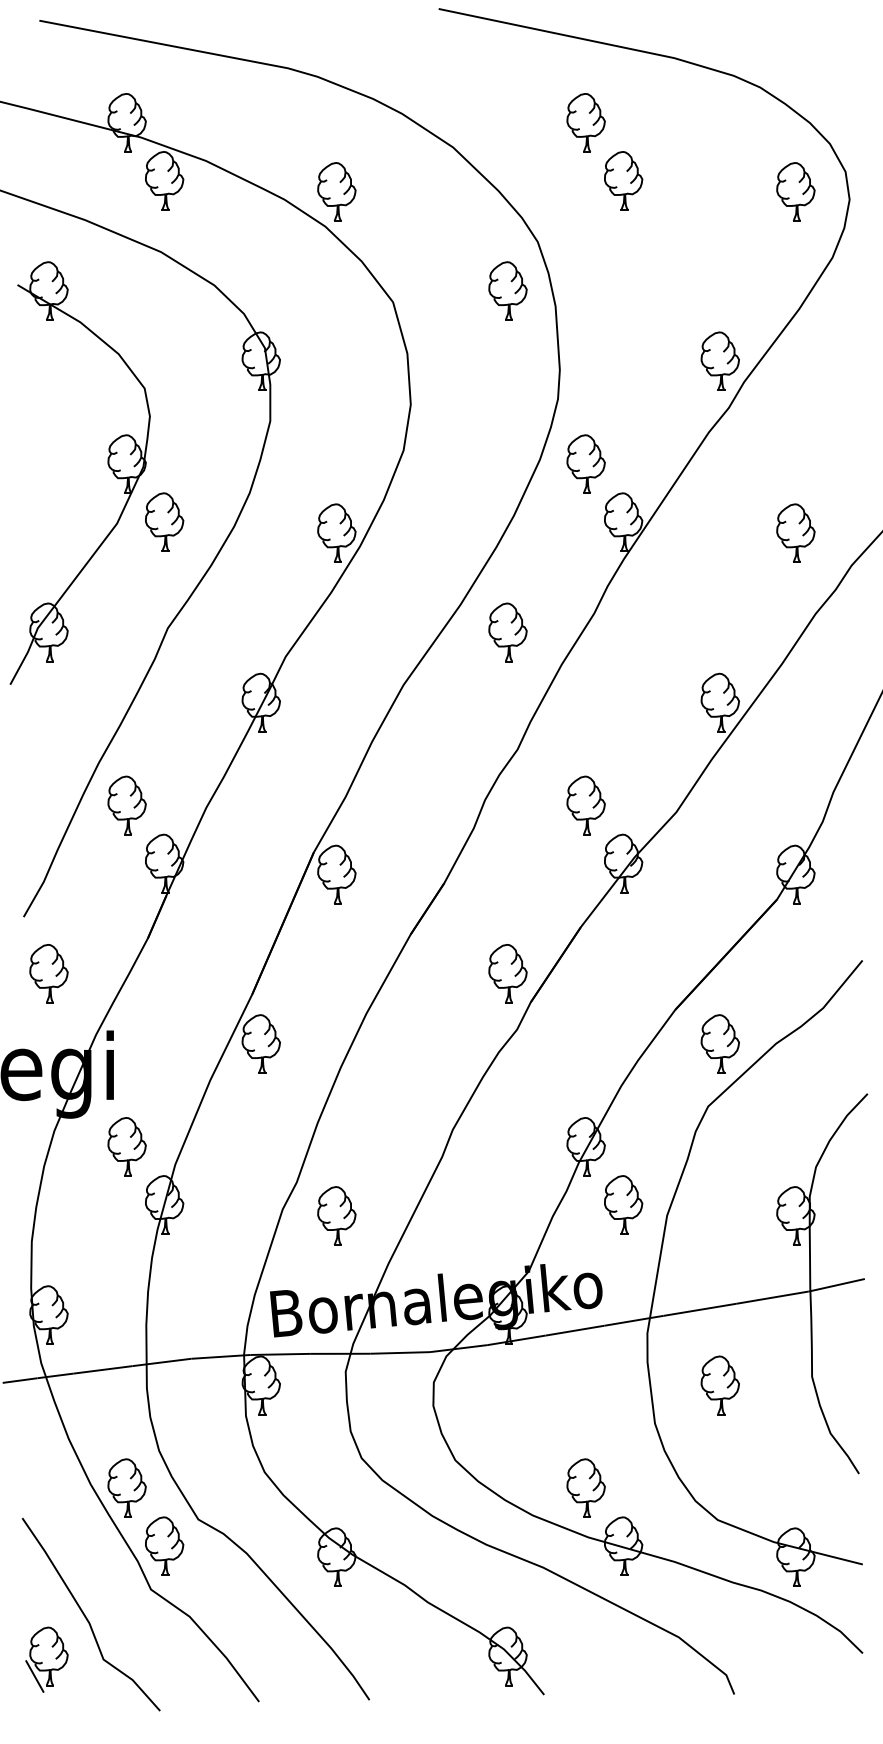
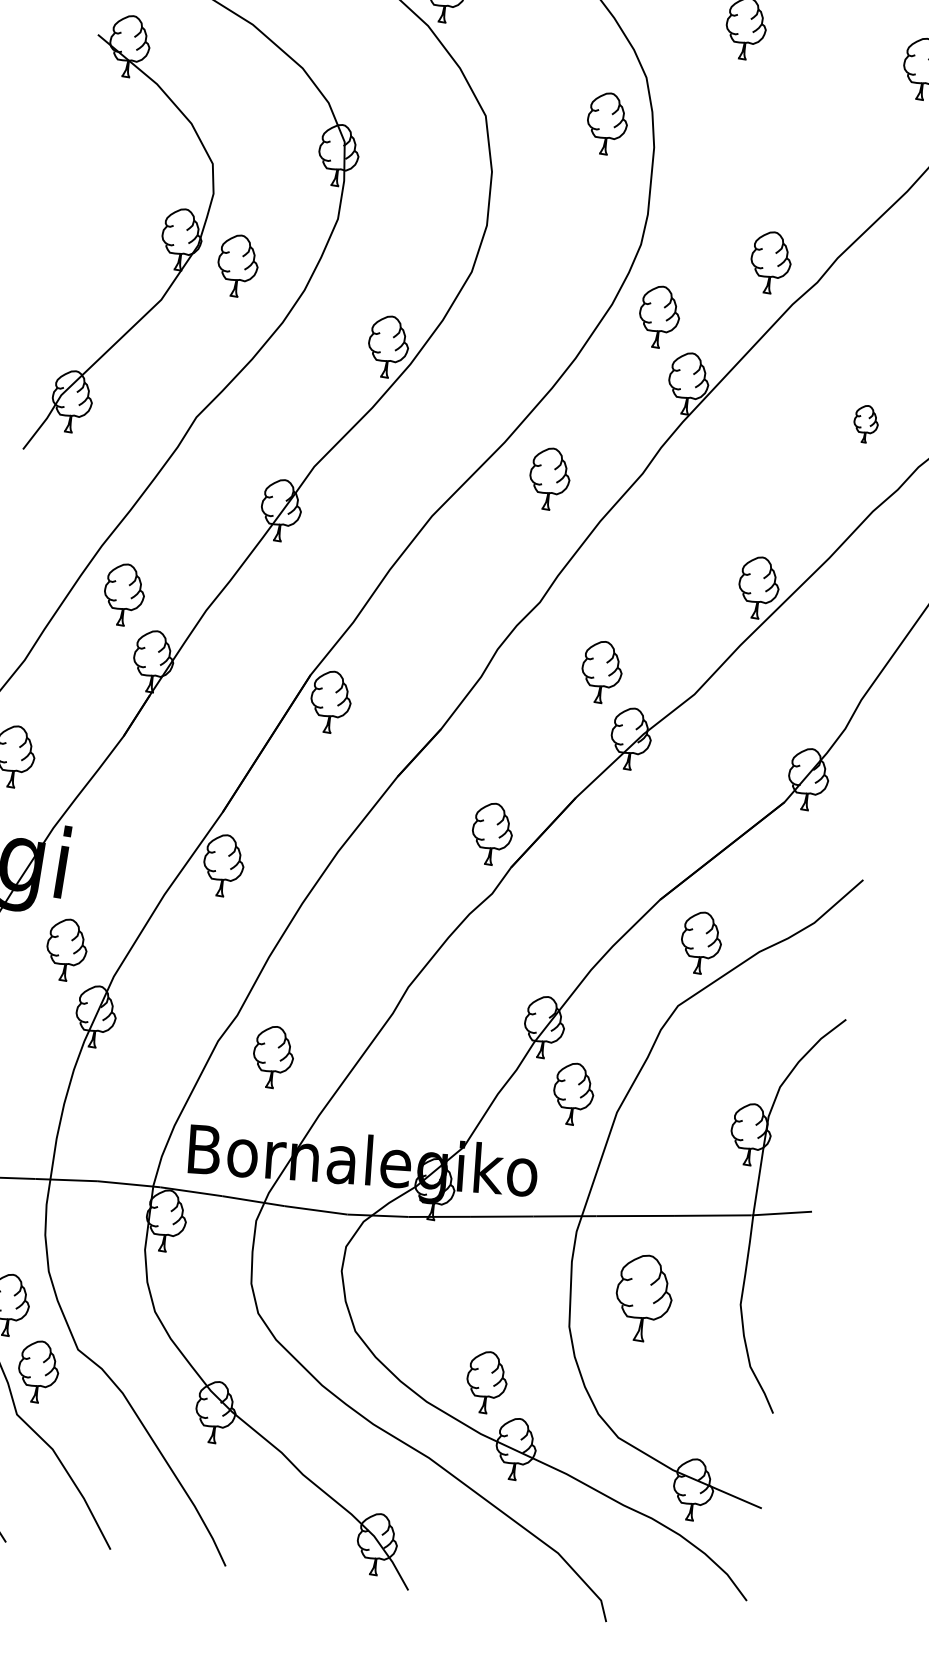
part: (719, 360) -> (770, 261), moved
part: (164, 521) -> (237, 265), moved
part: (795, 532) -> (865, 423), size x0.6
part: (719, 1385) -> (642, 1298), size x1.4

